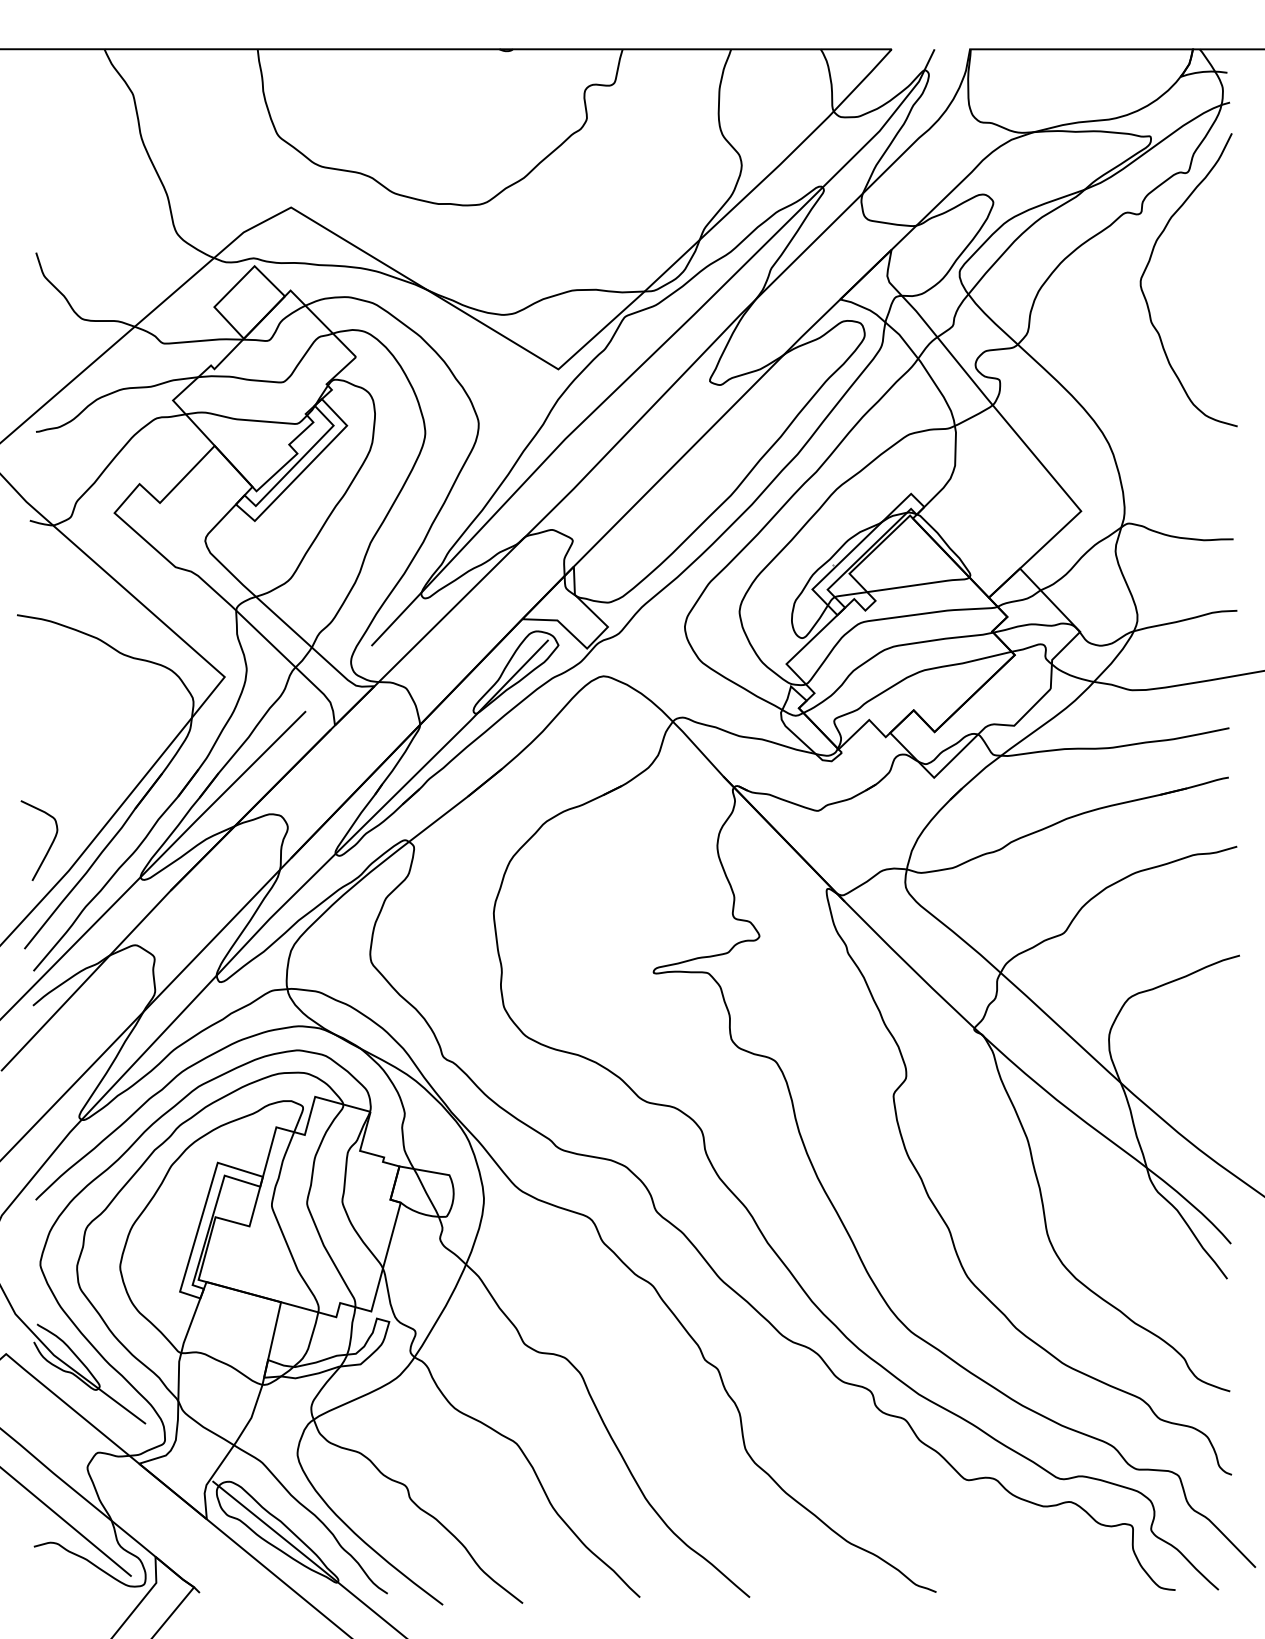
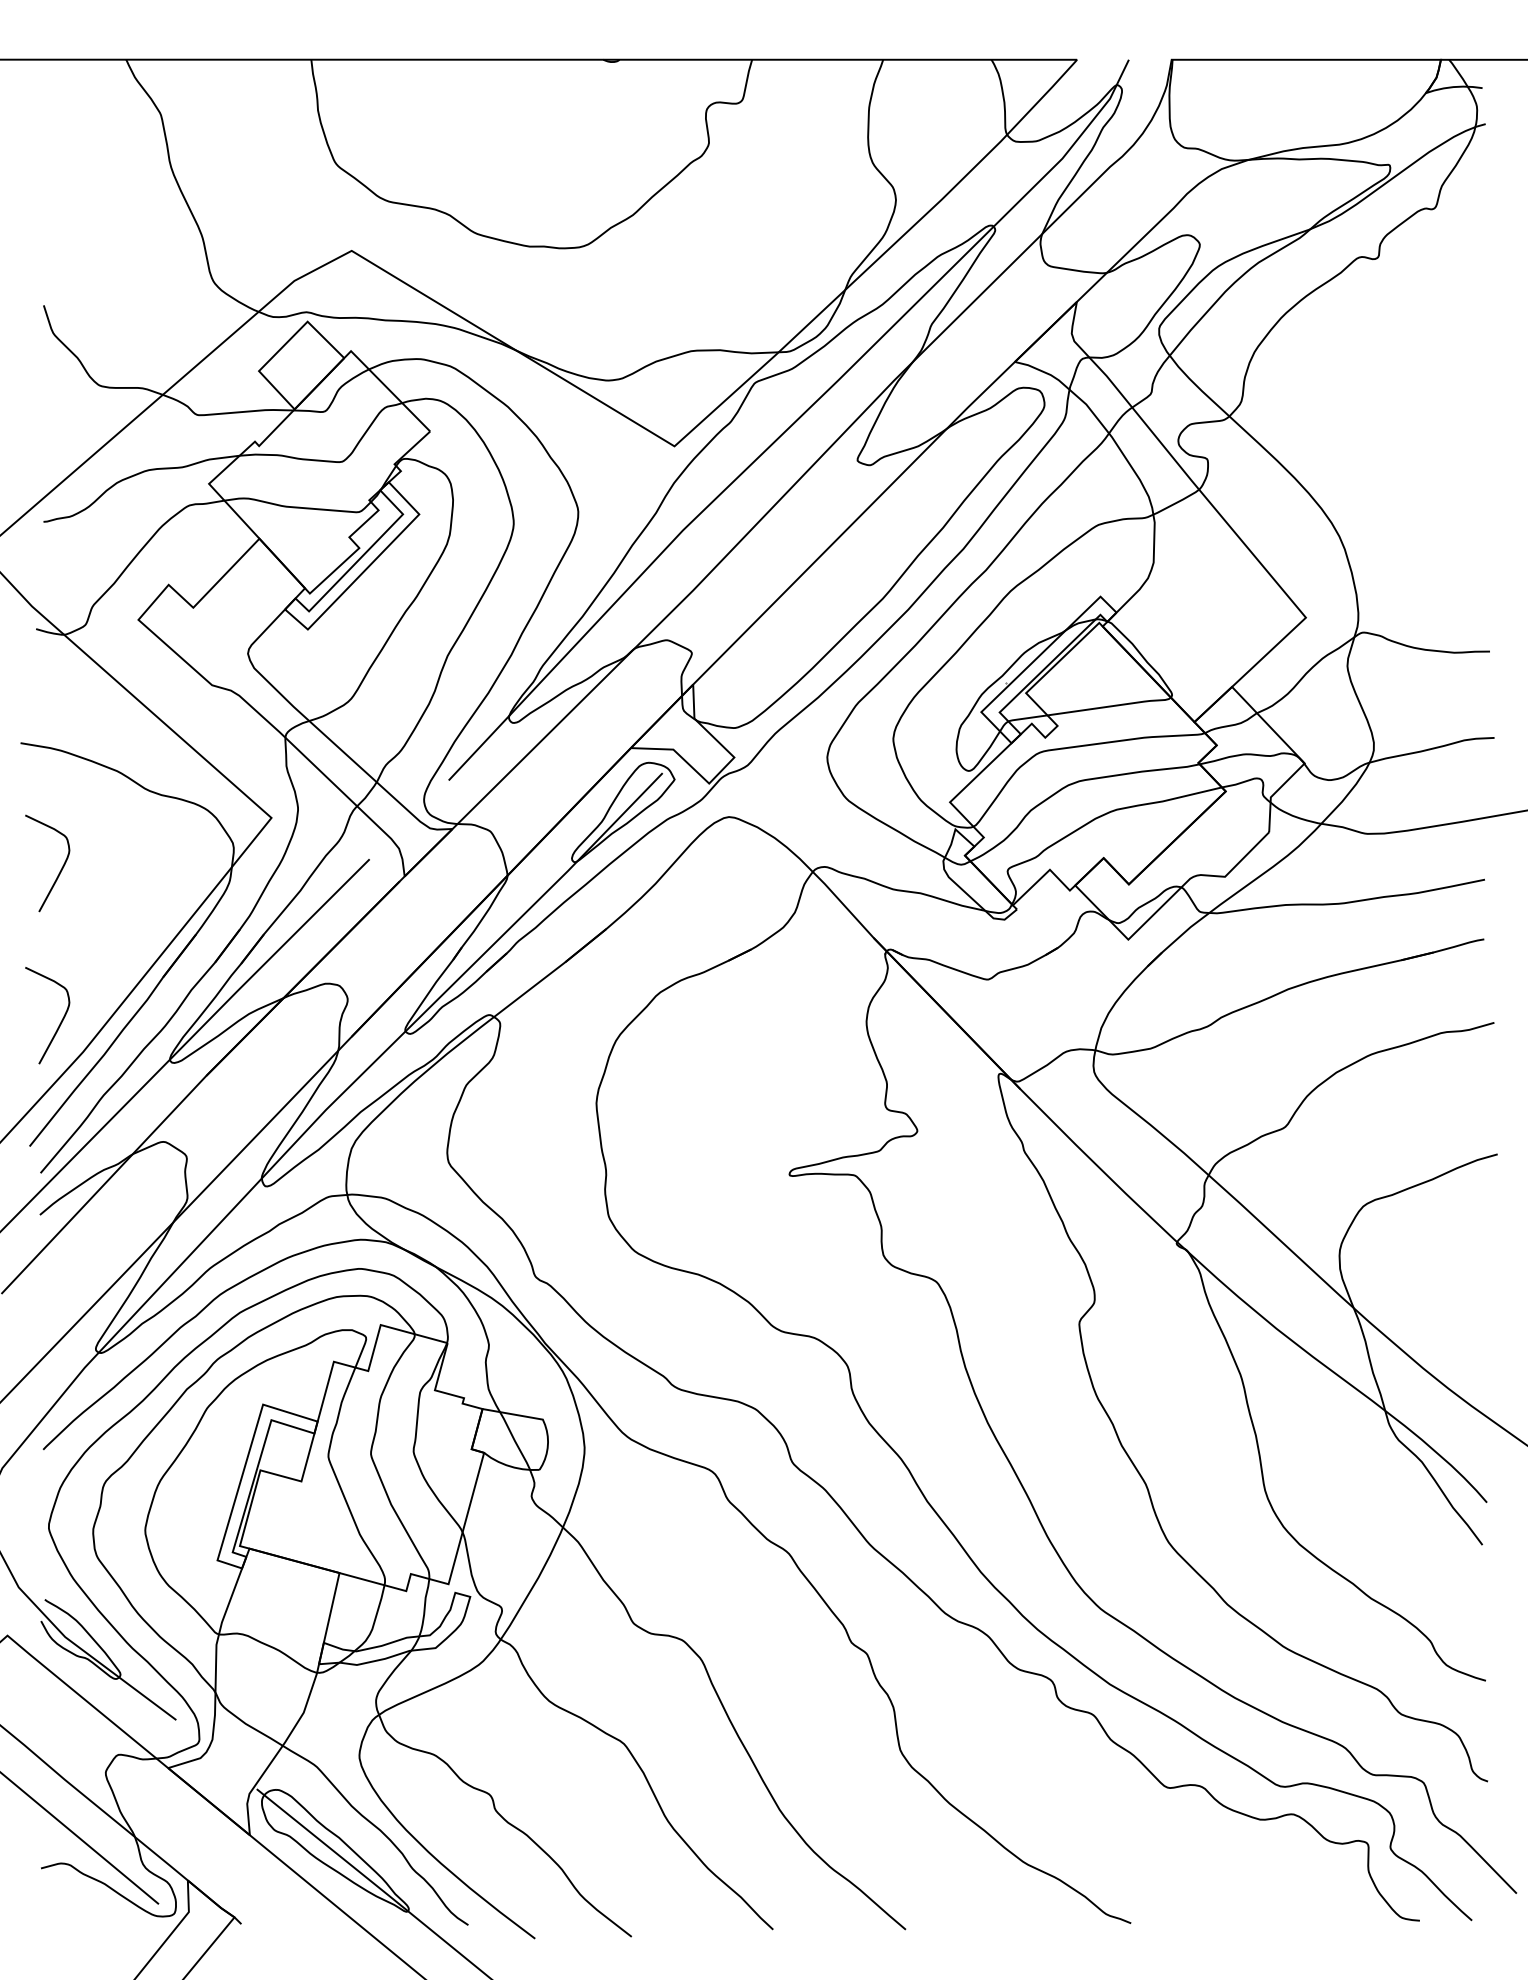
curve: (1150, 261) -> (1389, 316), removed
curve: (49, 720) -> (59, 870), added

